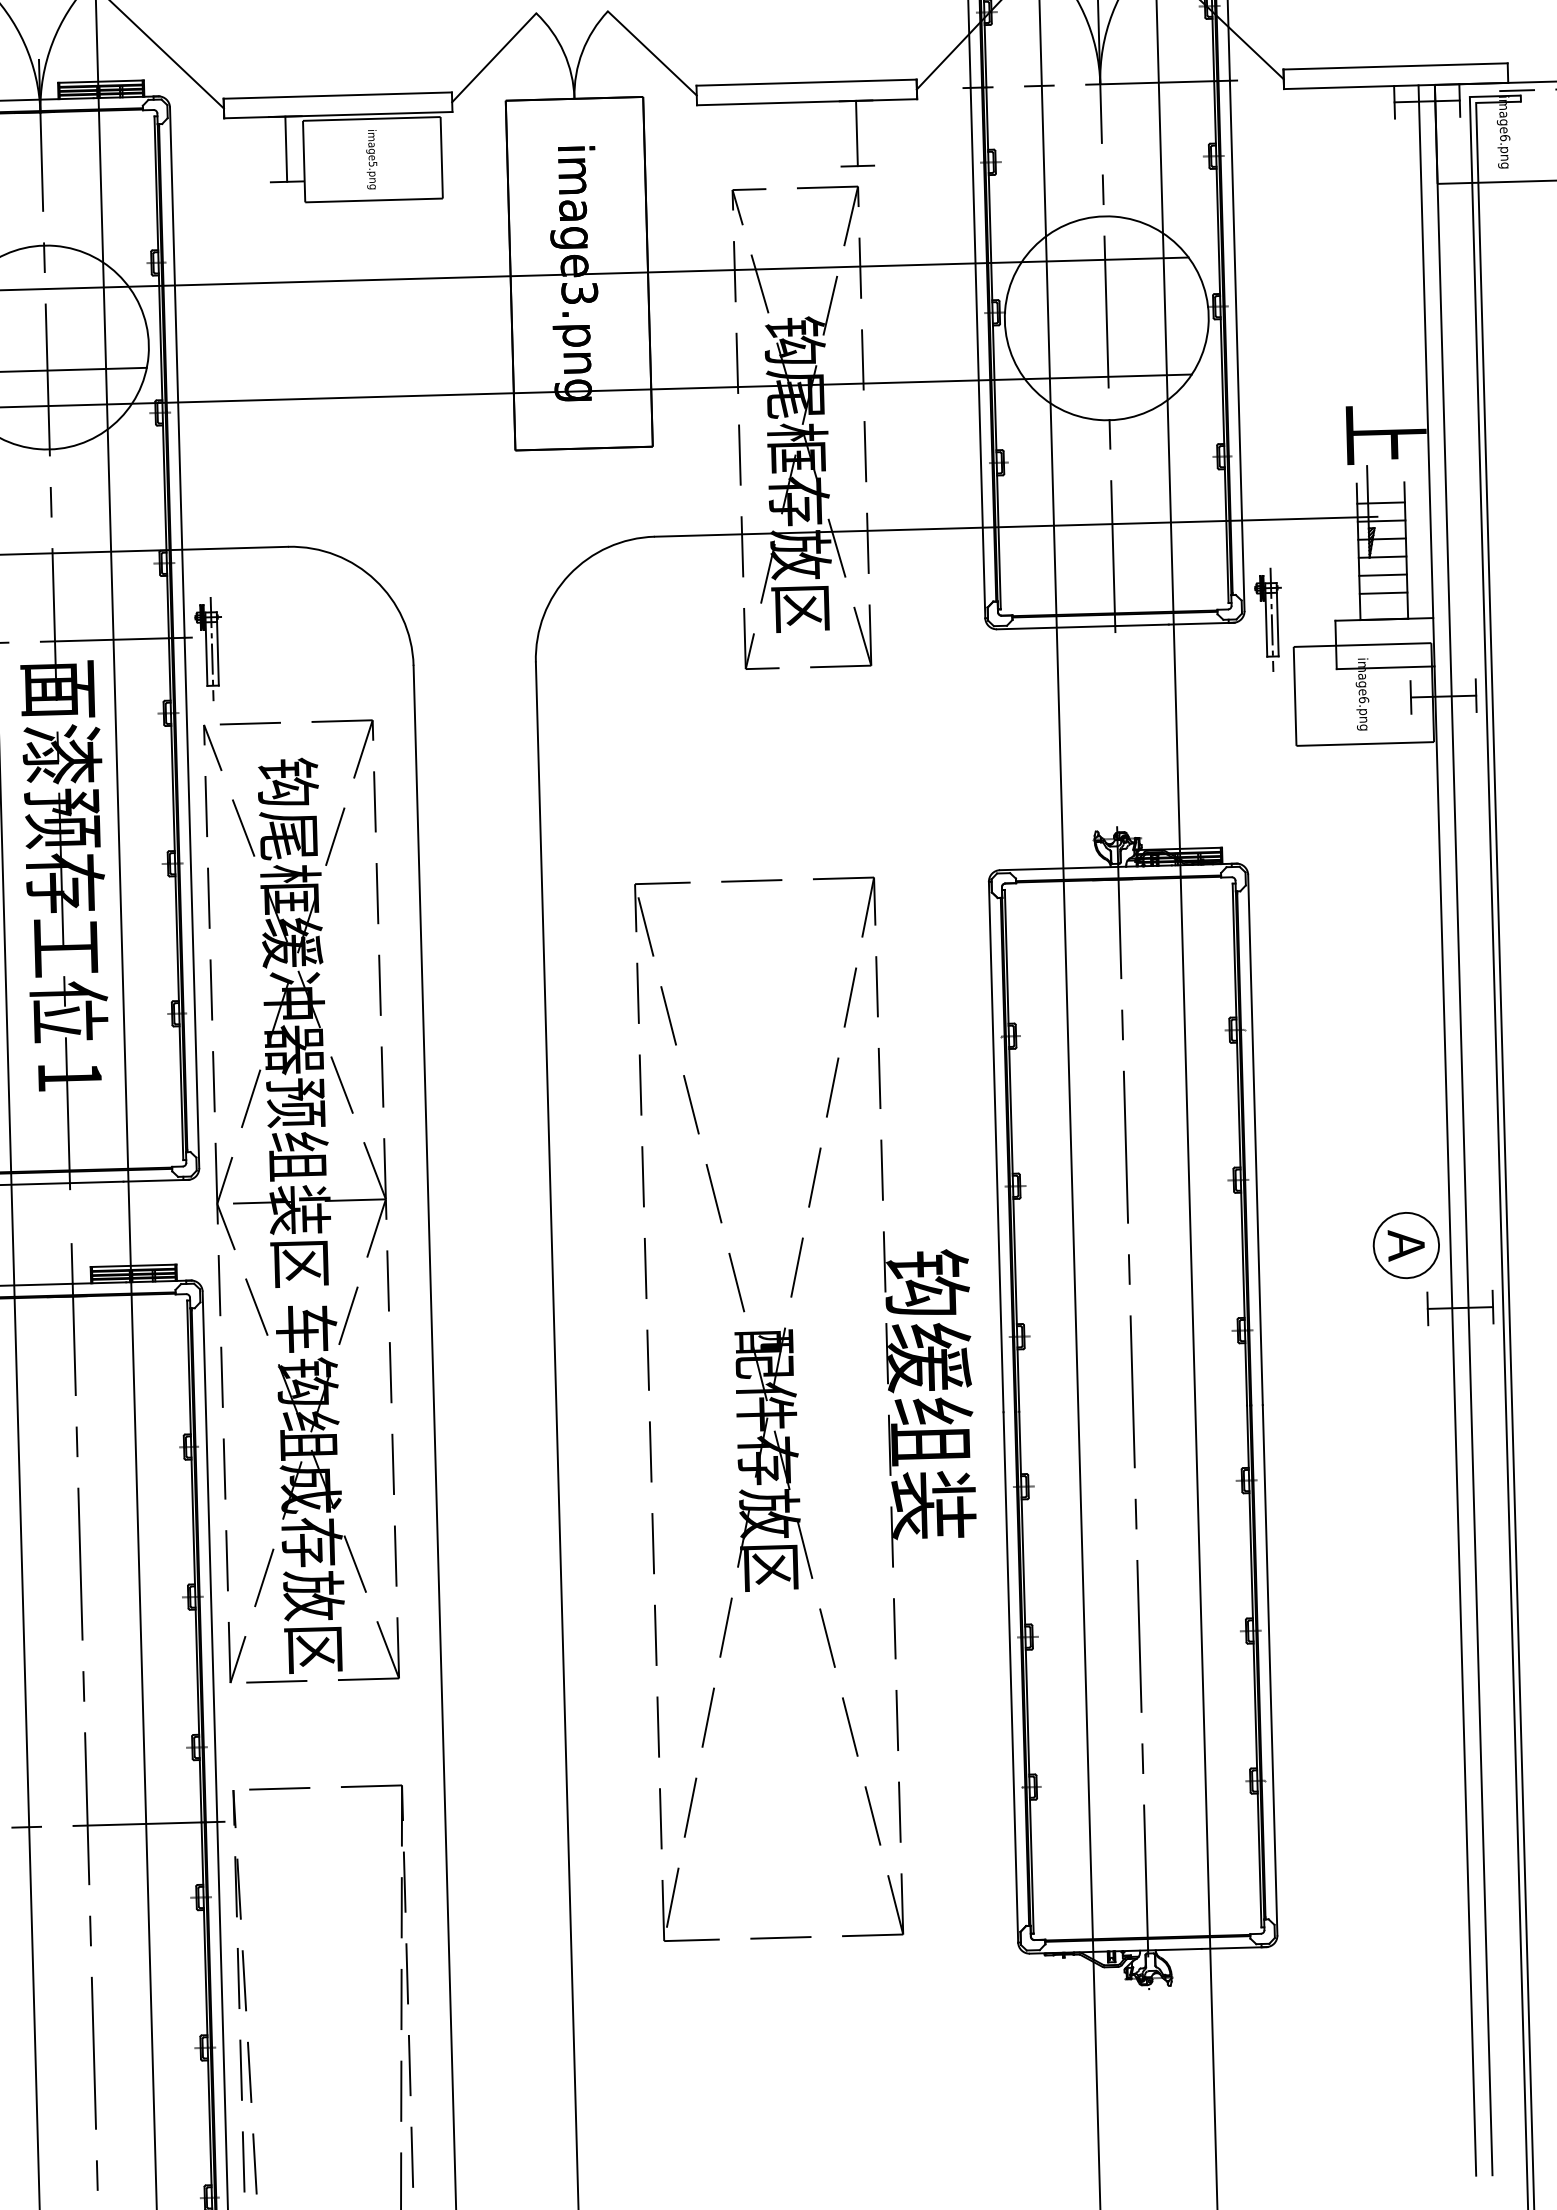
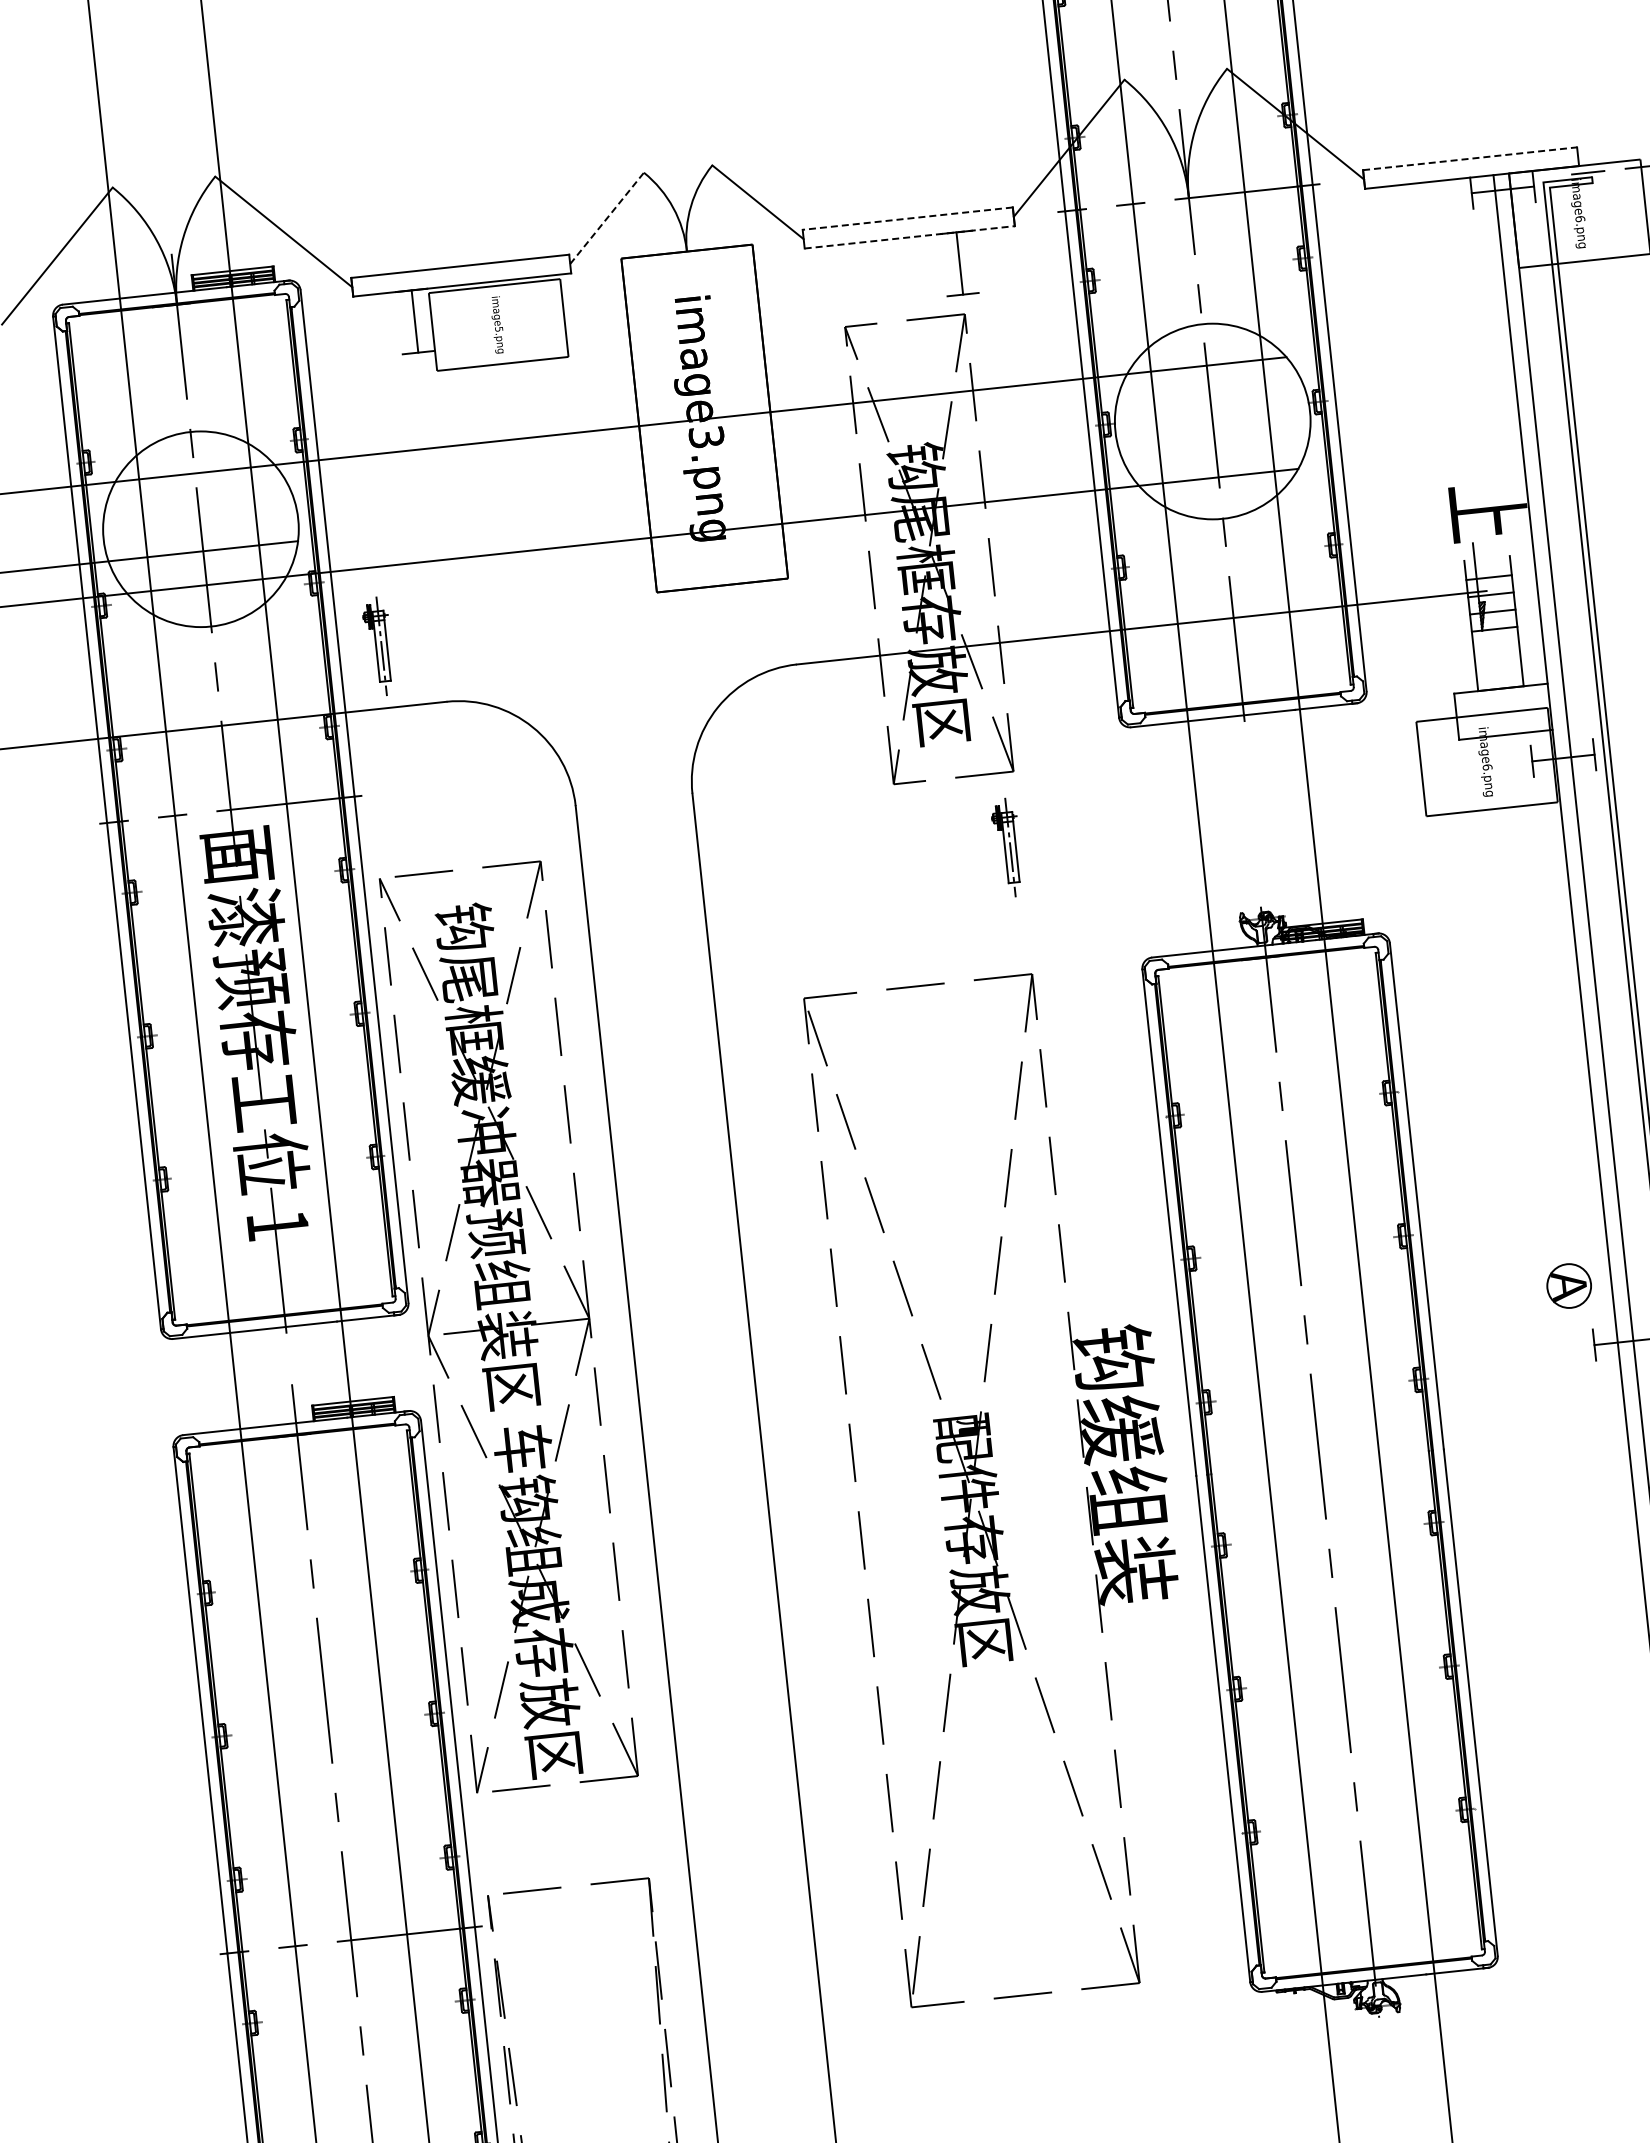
line: (494, 57) -> (607, 218), solid -> dashed
line: (1396, 66) -> (1470, 158), solid -> dashed
line: (806, 82) -> (907, 218), solid -> dashed
line: (806, 102) -> (909, 237), solid -> dashed
line: (1383, 575) -> (1496, 646), removed
line: (1383, 593) -> (1498, 663), removed
part: (1266, 619) -> (1005, 847), moved
part: (206, 648) -> (376, 646), moved
circle: (1405, 1244) -> (1568, 1285), size x0.7

